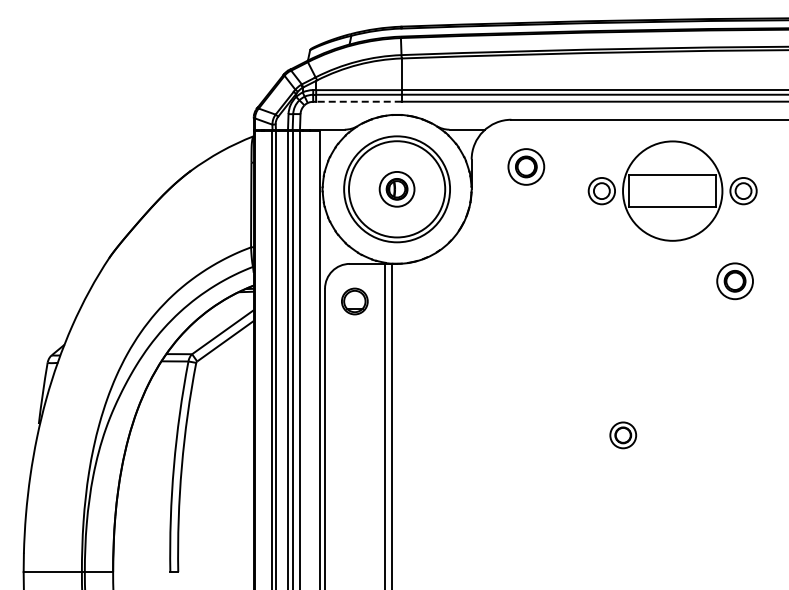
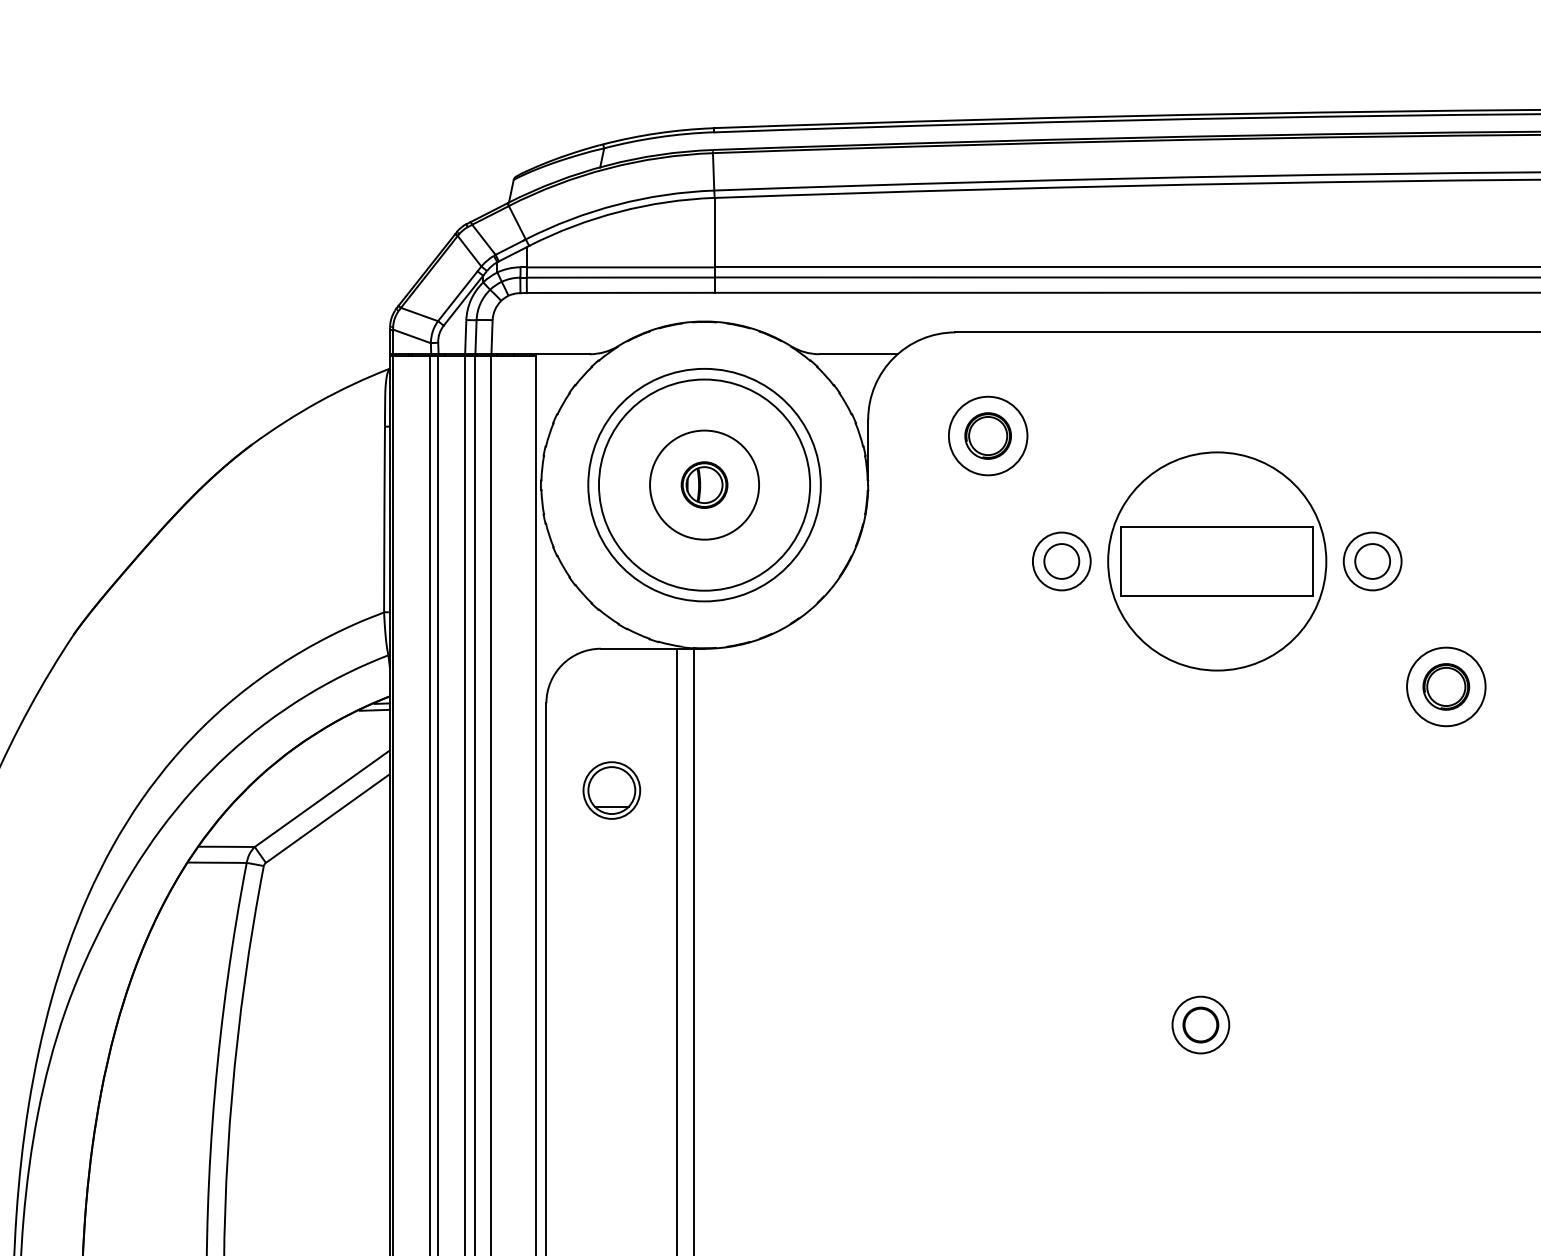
line: (358, 101) -> (619, 292), dashed -> solid
circle: (396, 189) -> (703, 485), size x1.43
part: (672, 190) -> (1216, 560), moved
part: (354, 301) -> (611, 790), moved

